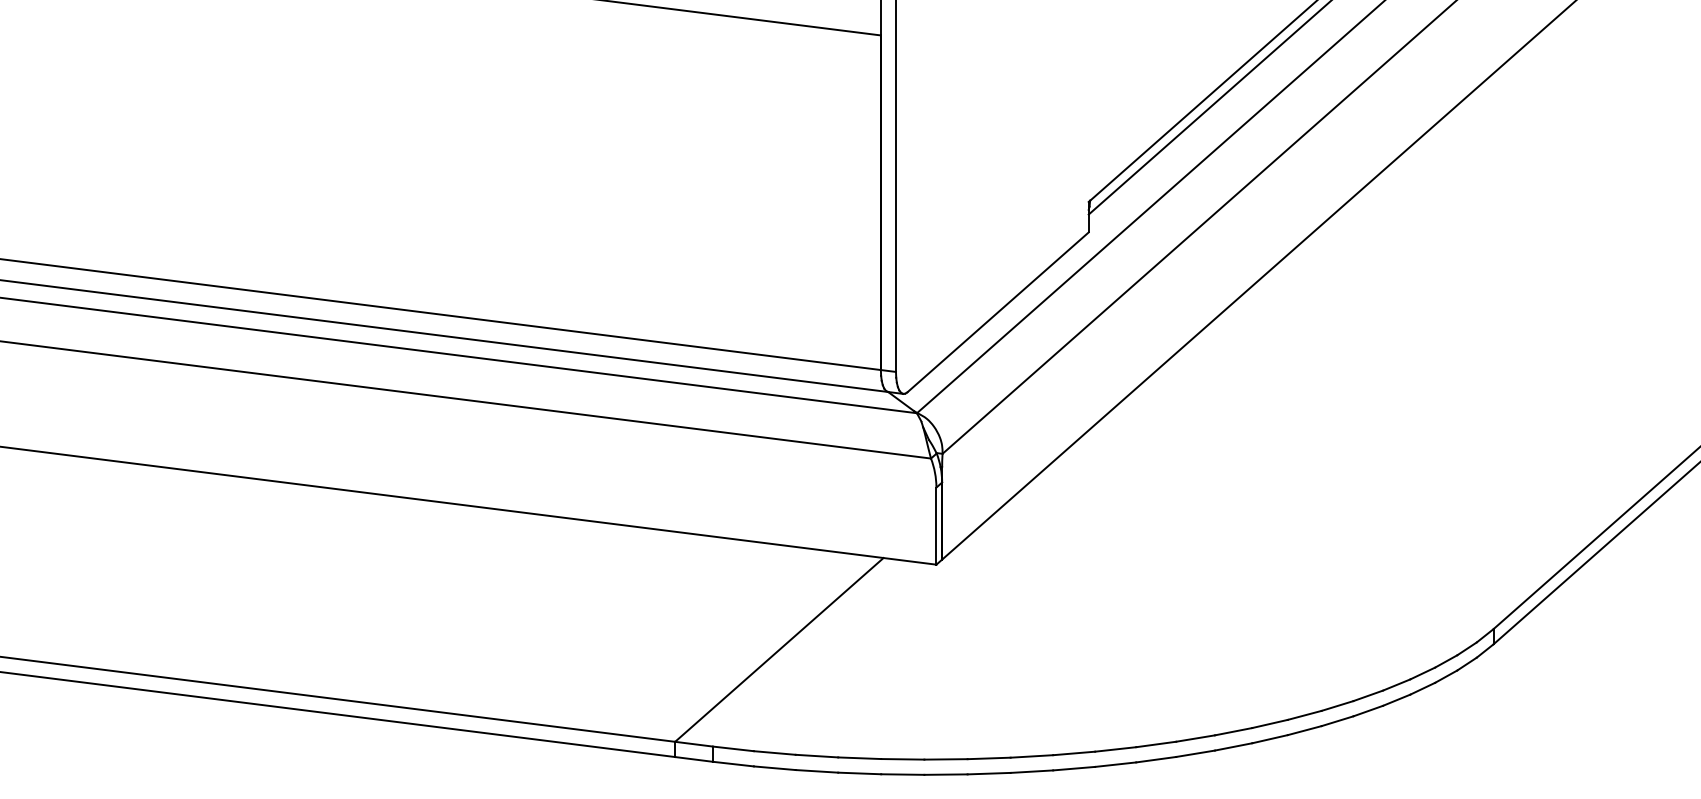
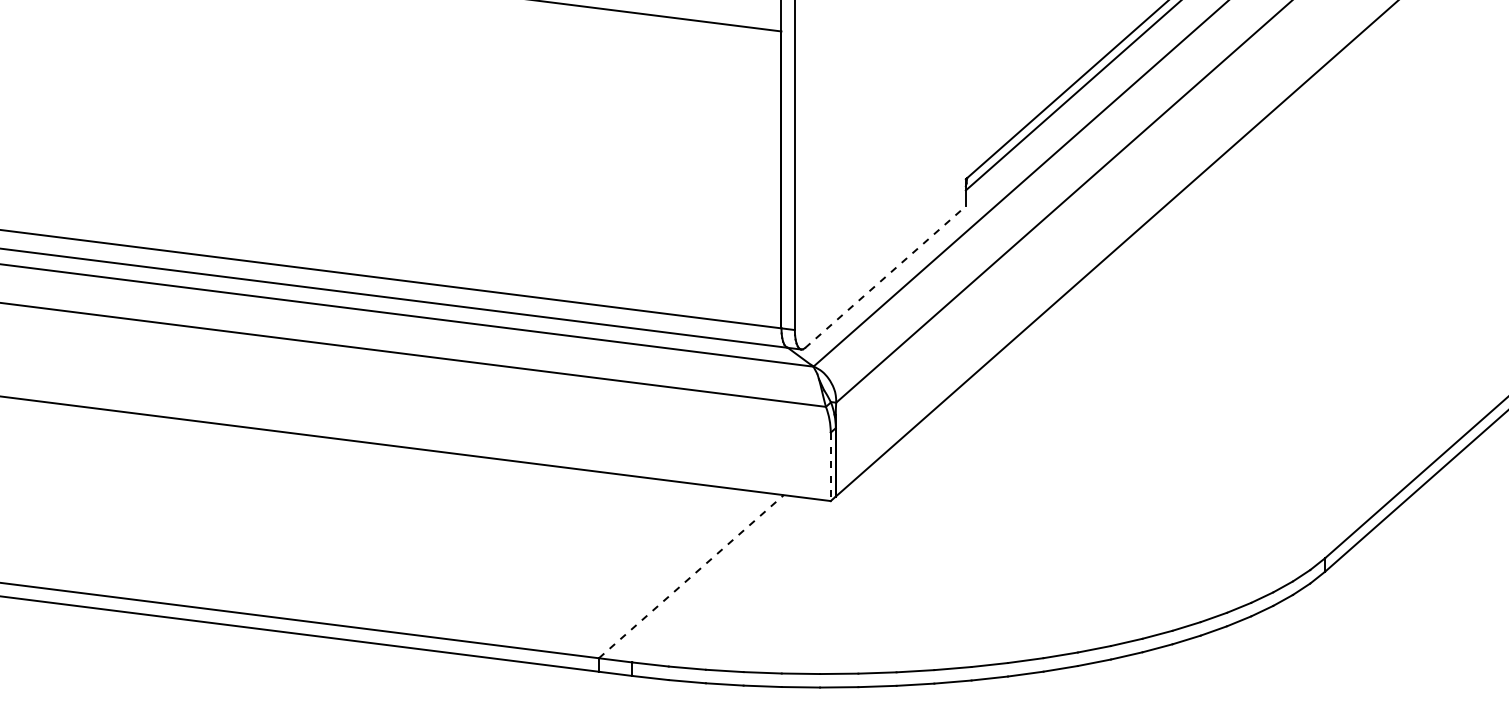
line: (998, 311) -> (885, 276), solid -> dashed
line: (936, 526) -> (830, 467), solid -> dashed
line: (779, 649) -> (691, 576), solid -> dashed

